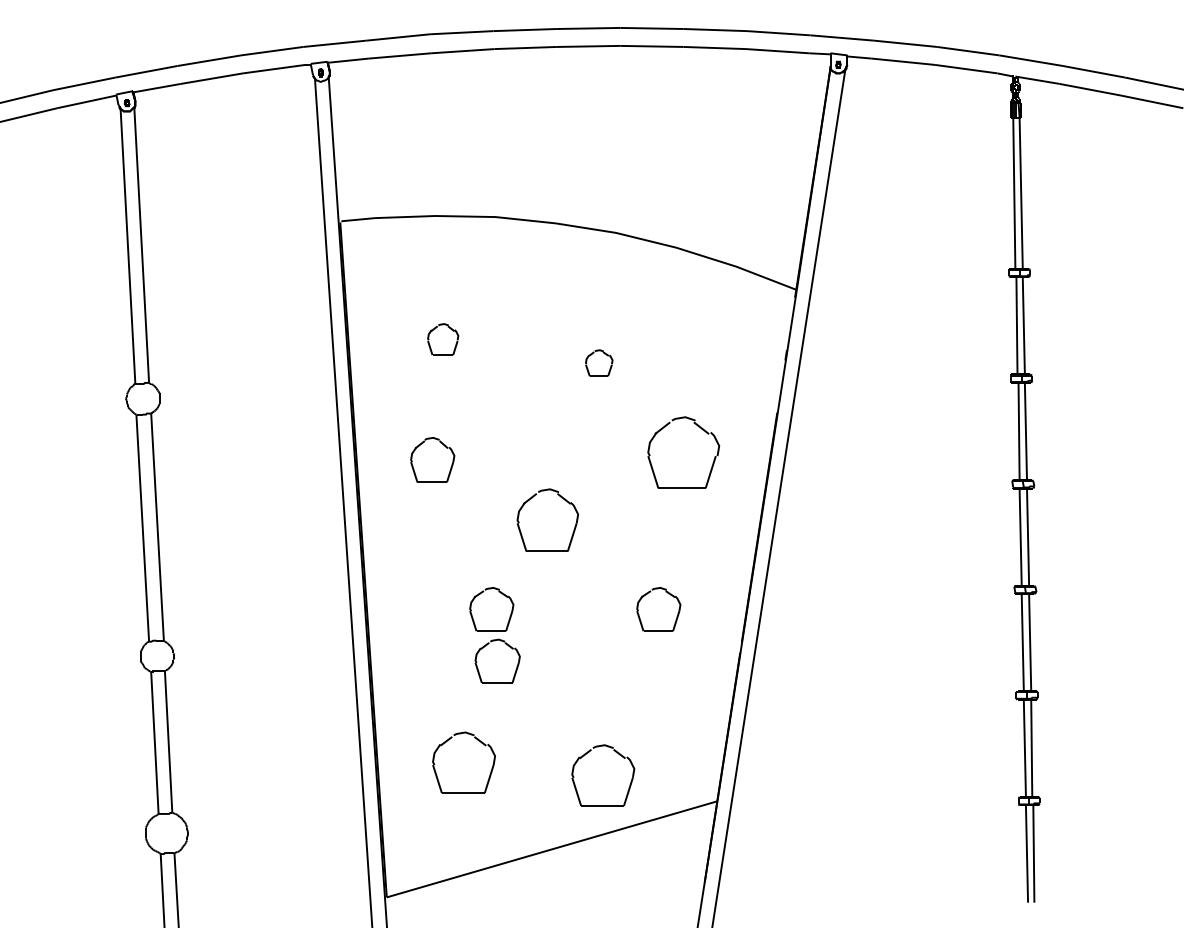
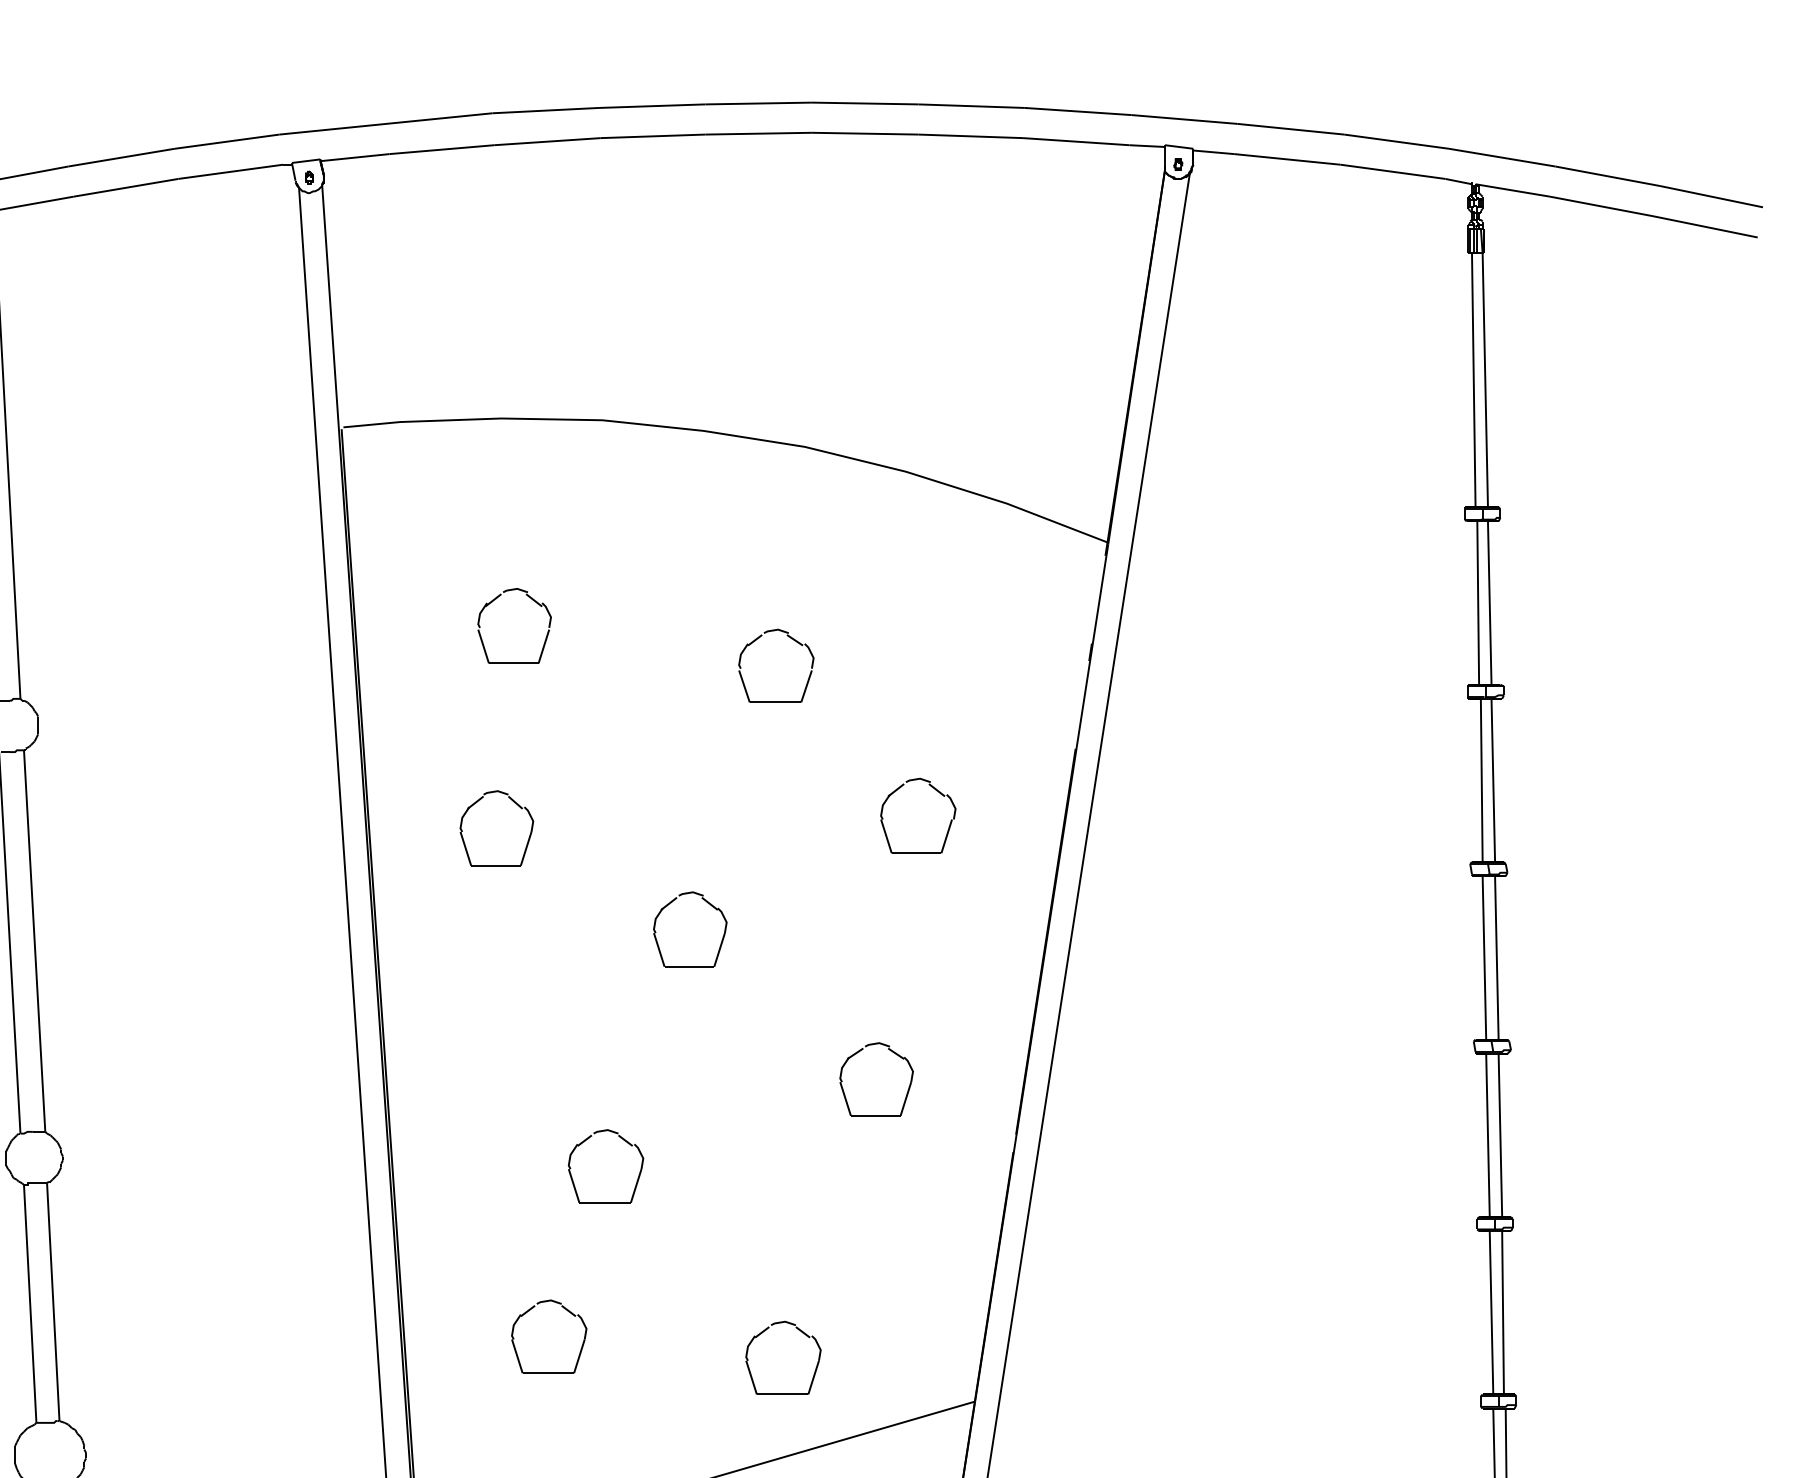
part: (442, 339) -> (513, 625), size x1.43
part: (599, 362) -> (777, 664), size x1.67
part: (683, 452) -> (918, 815), size x0.62
part: (547, 519) -> (689, 928), size x0.71
part: (491, 609) -> (595, 1079), removed
part: (463, 762) -> (548, 1336), size x0.71
part: (603, 774) -> (783, 1356), size x0.71

